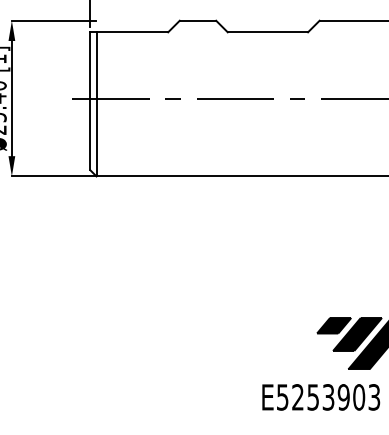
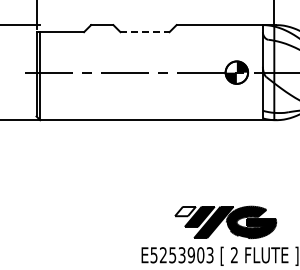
line: (268, 32) -> (145, 32), solid -> dashed
fill: (334, 325) -> (185, 211), removed

